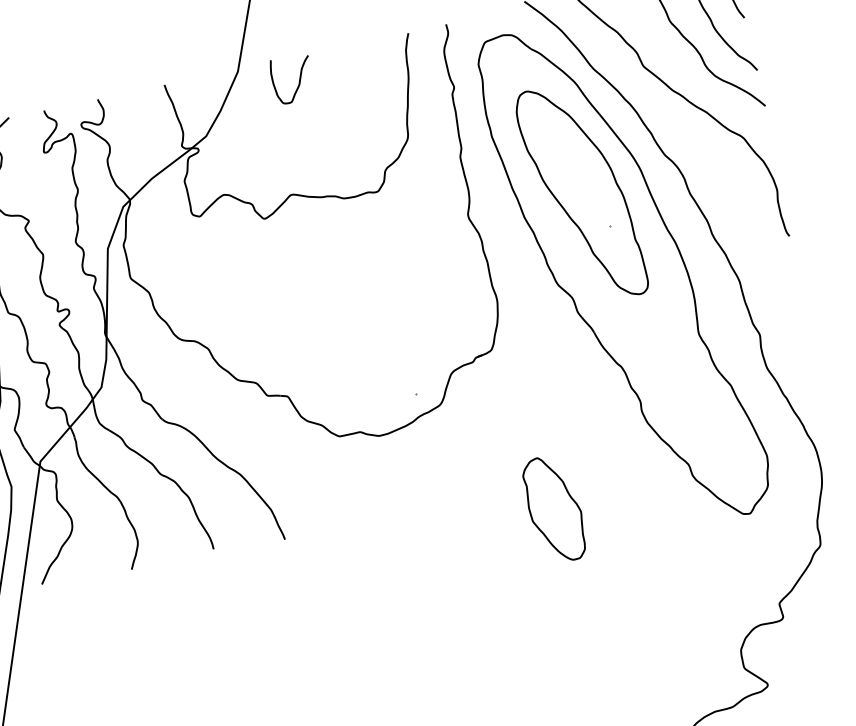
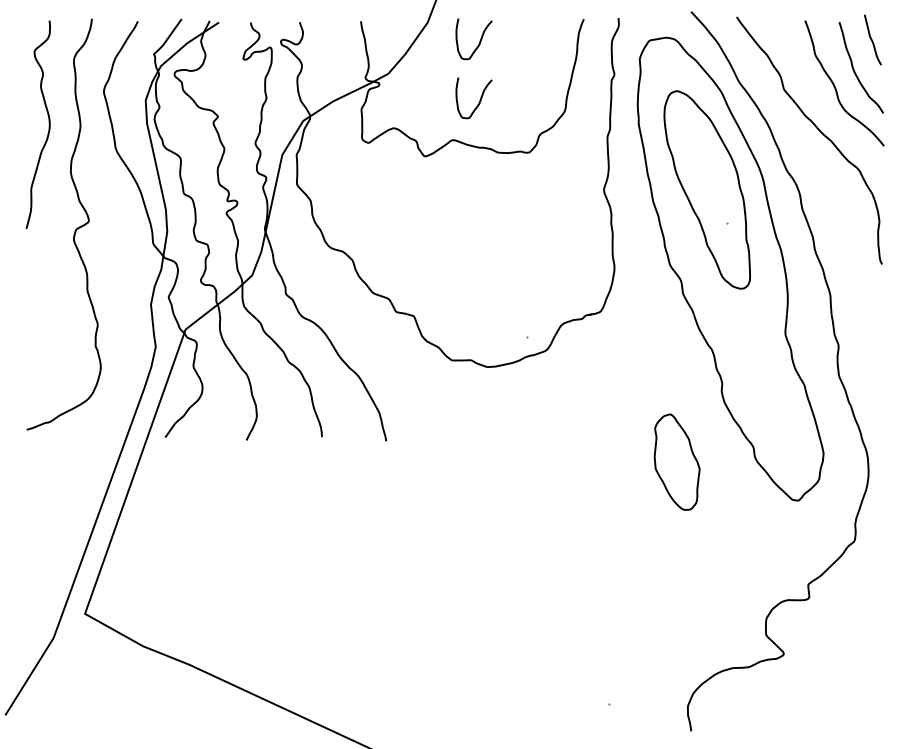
curve: (311, 144) -> (479, 99), added
part: (553, 508) -> (676, 461), moved

